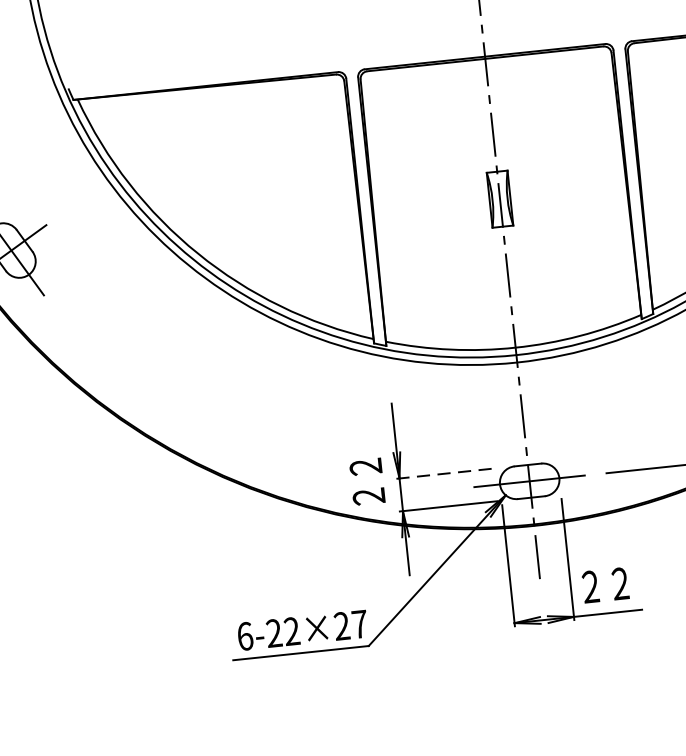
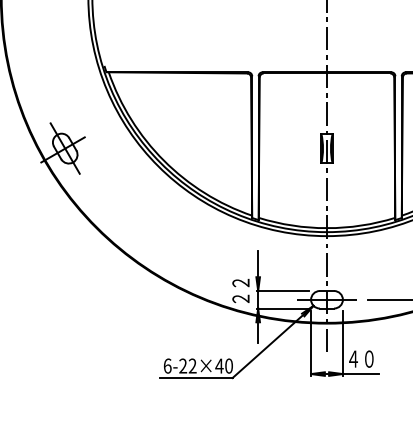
line: (446, 474) -> (283, 291), dashed -> solid
text: (605, 584) -> (361, 358), ２２ -> ４０
text: (349, 624) -> (223, 365), 6-22×27 -> 6-22×40

